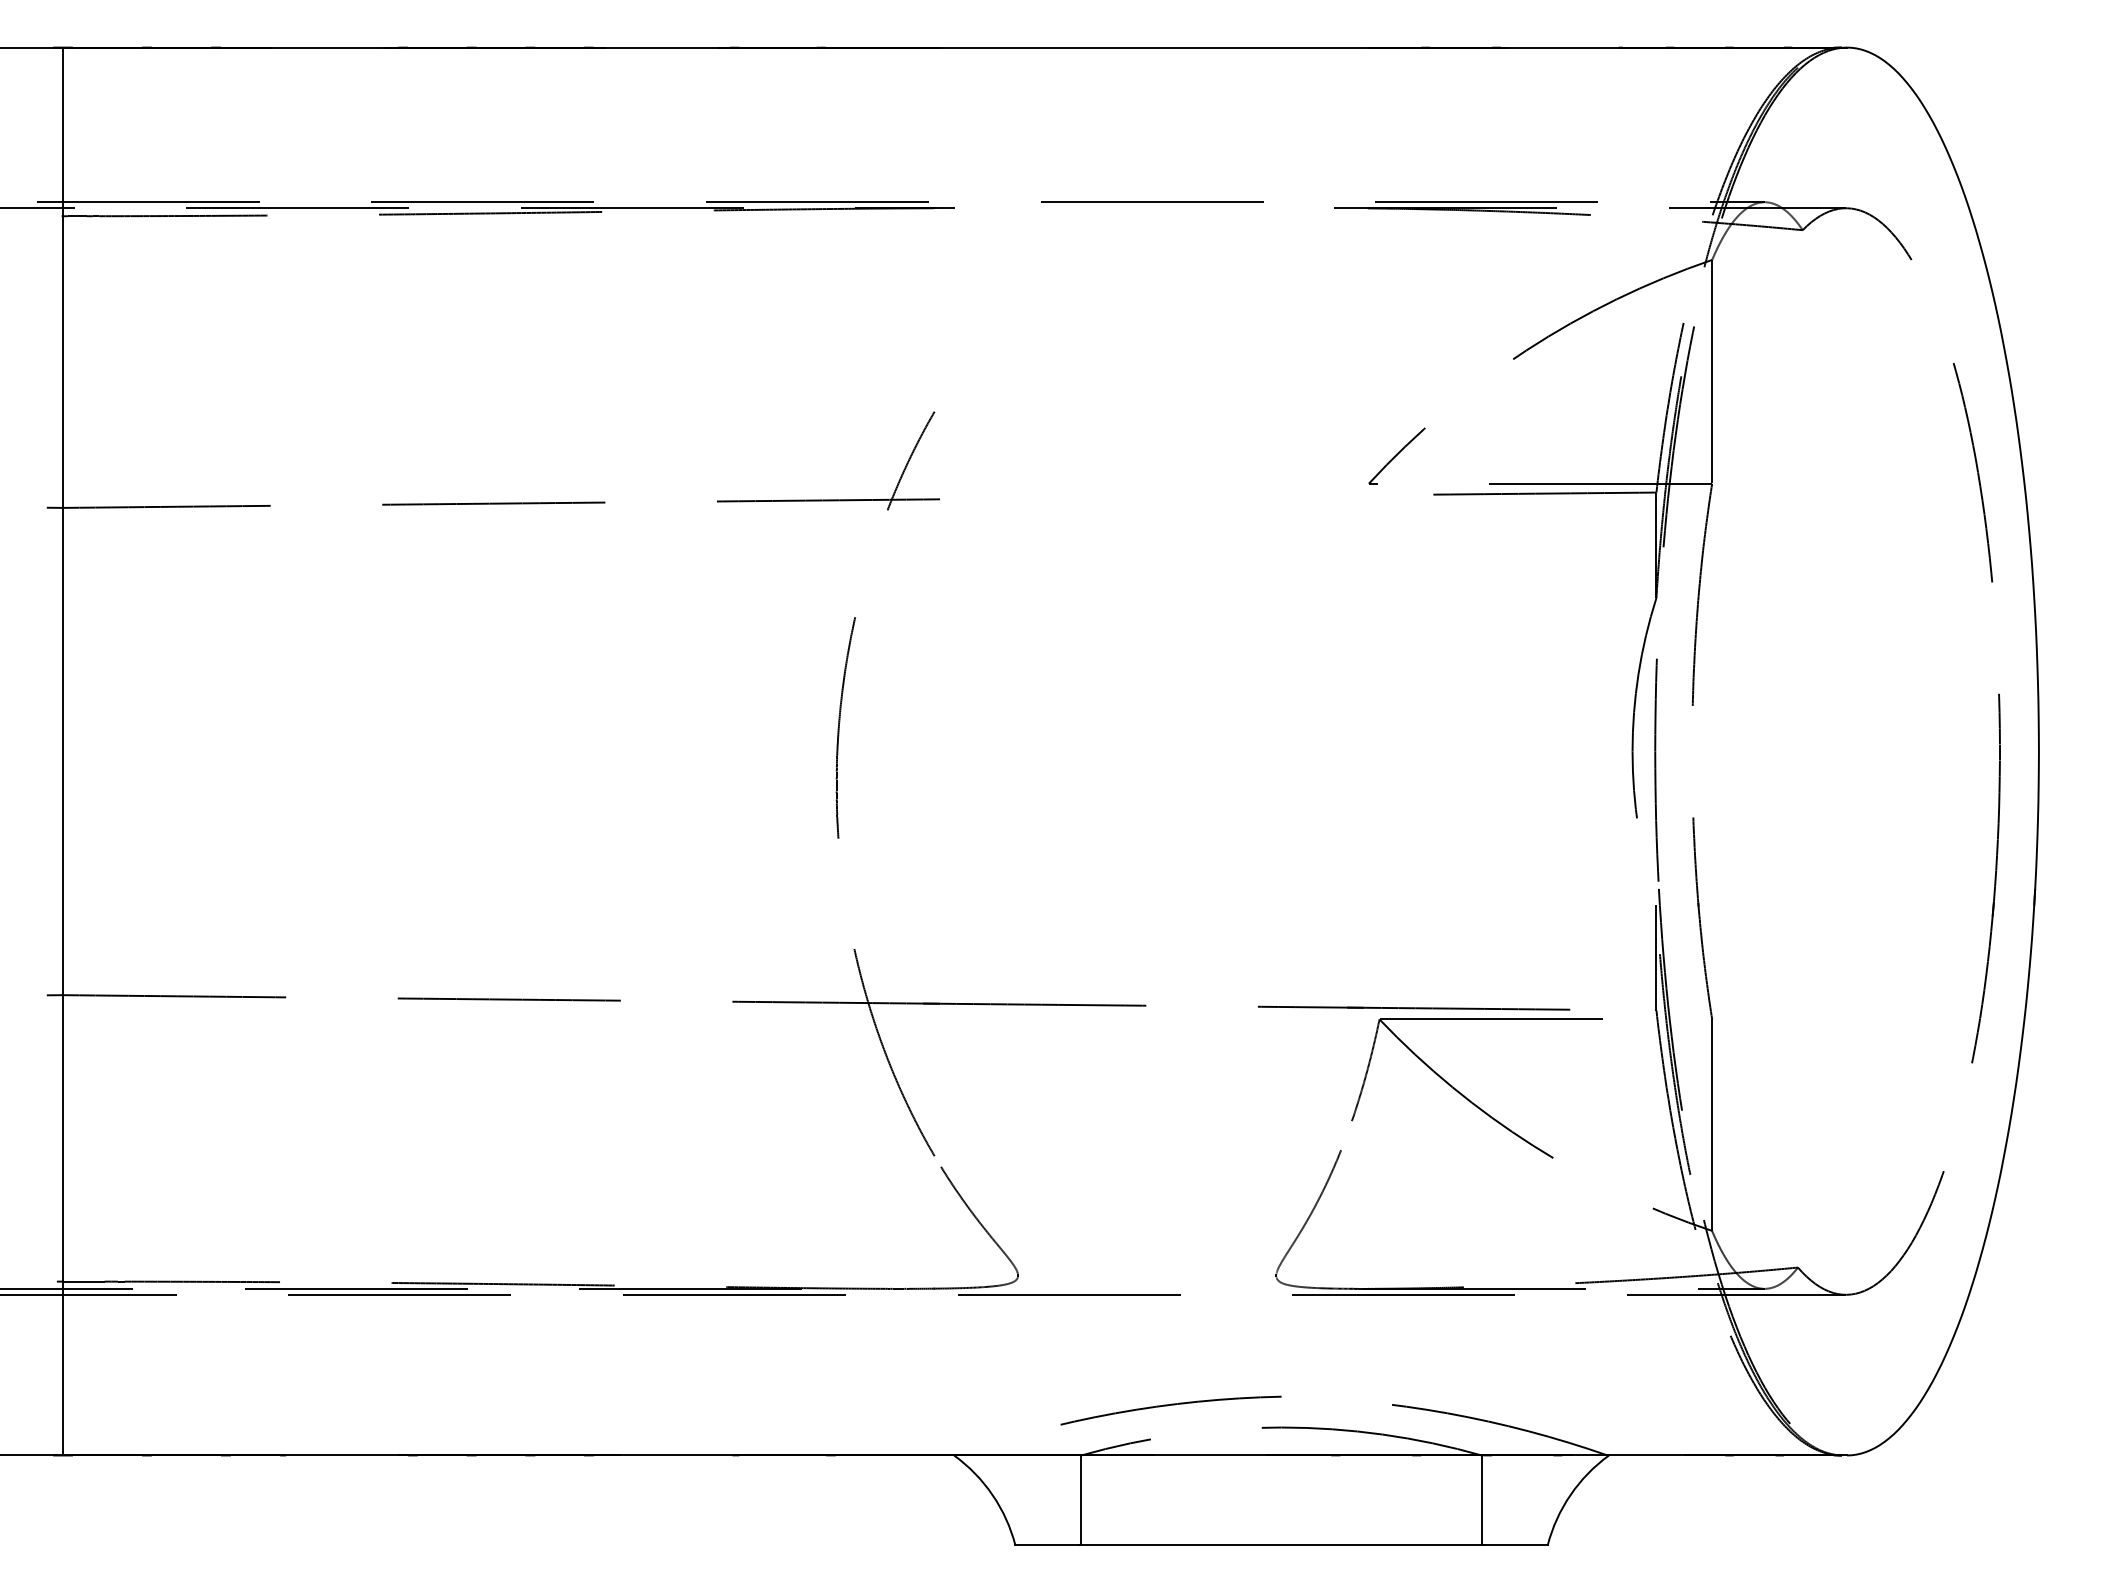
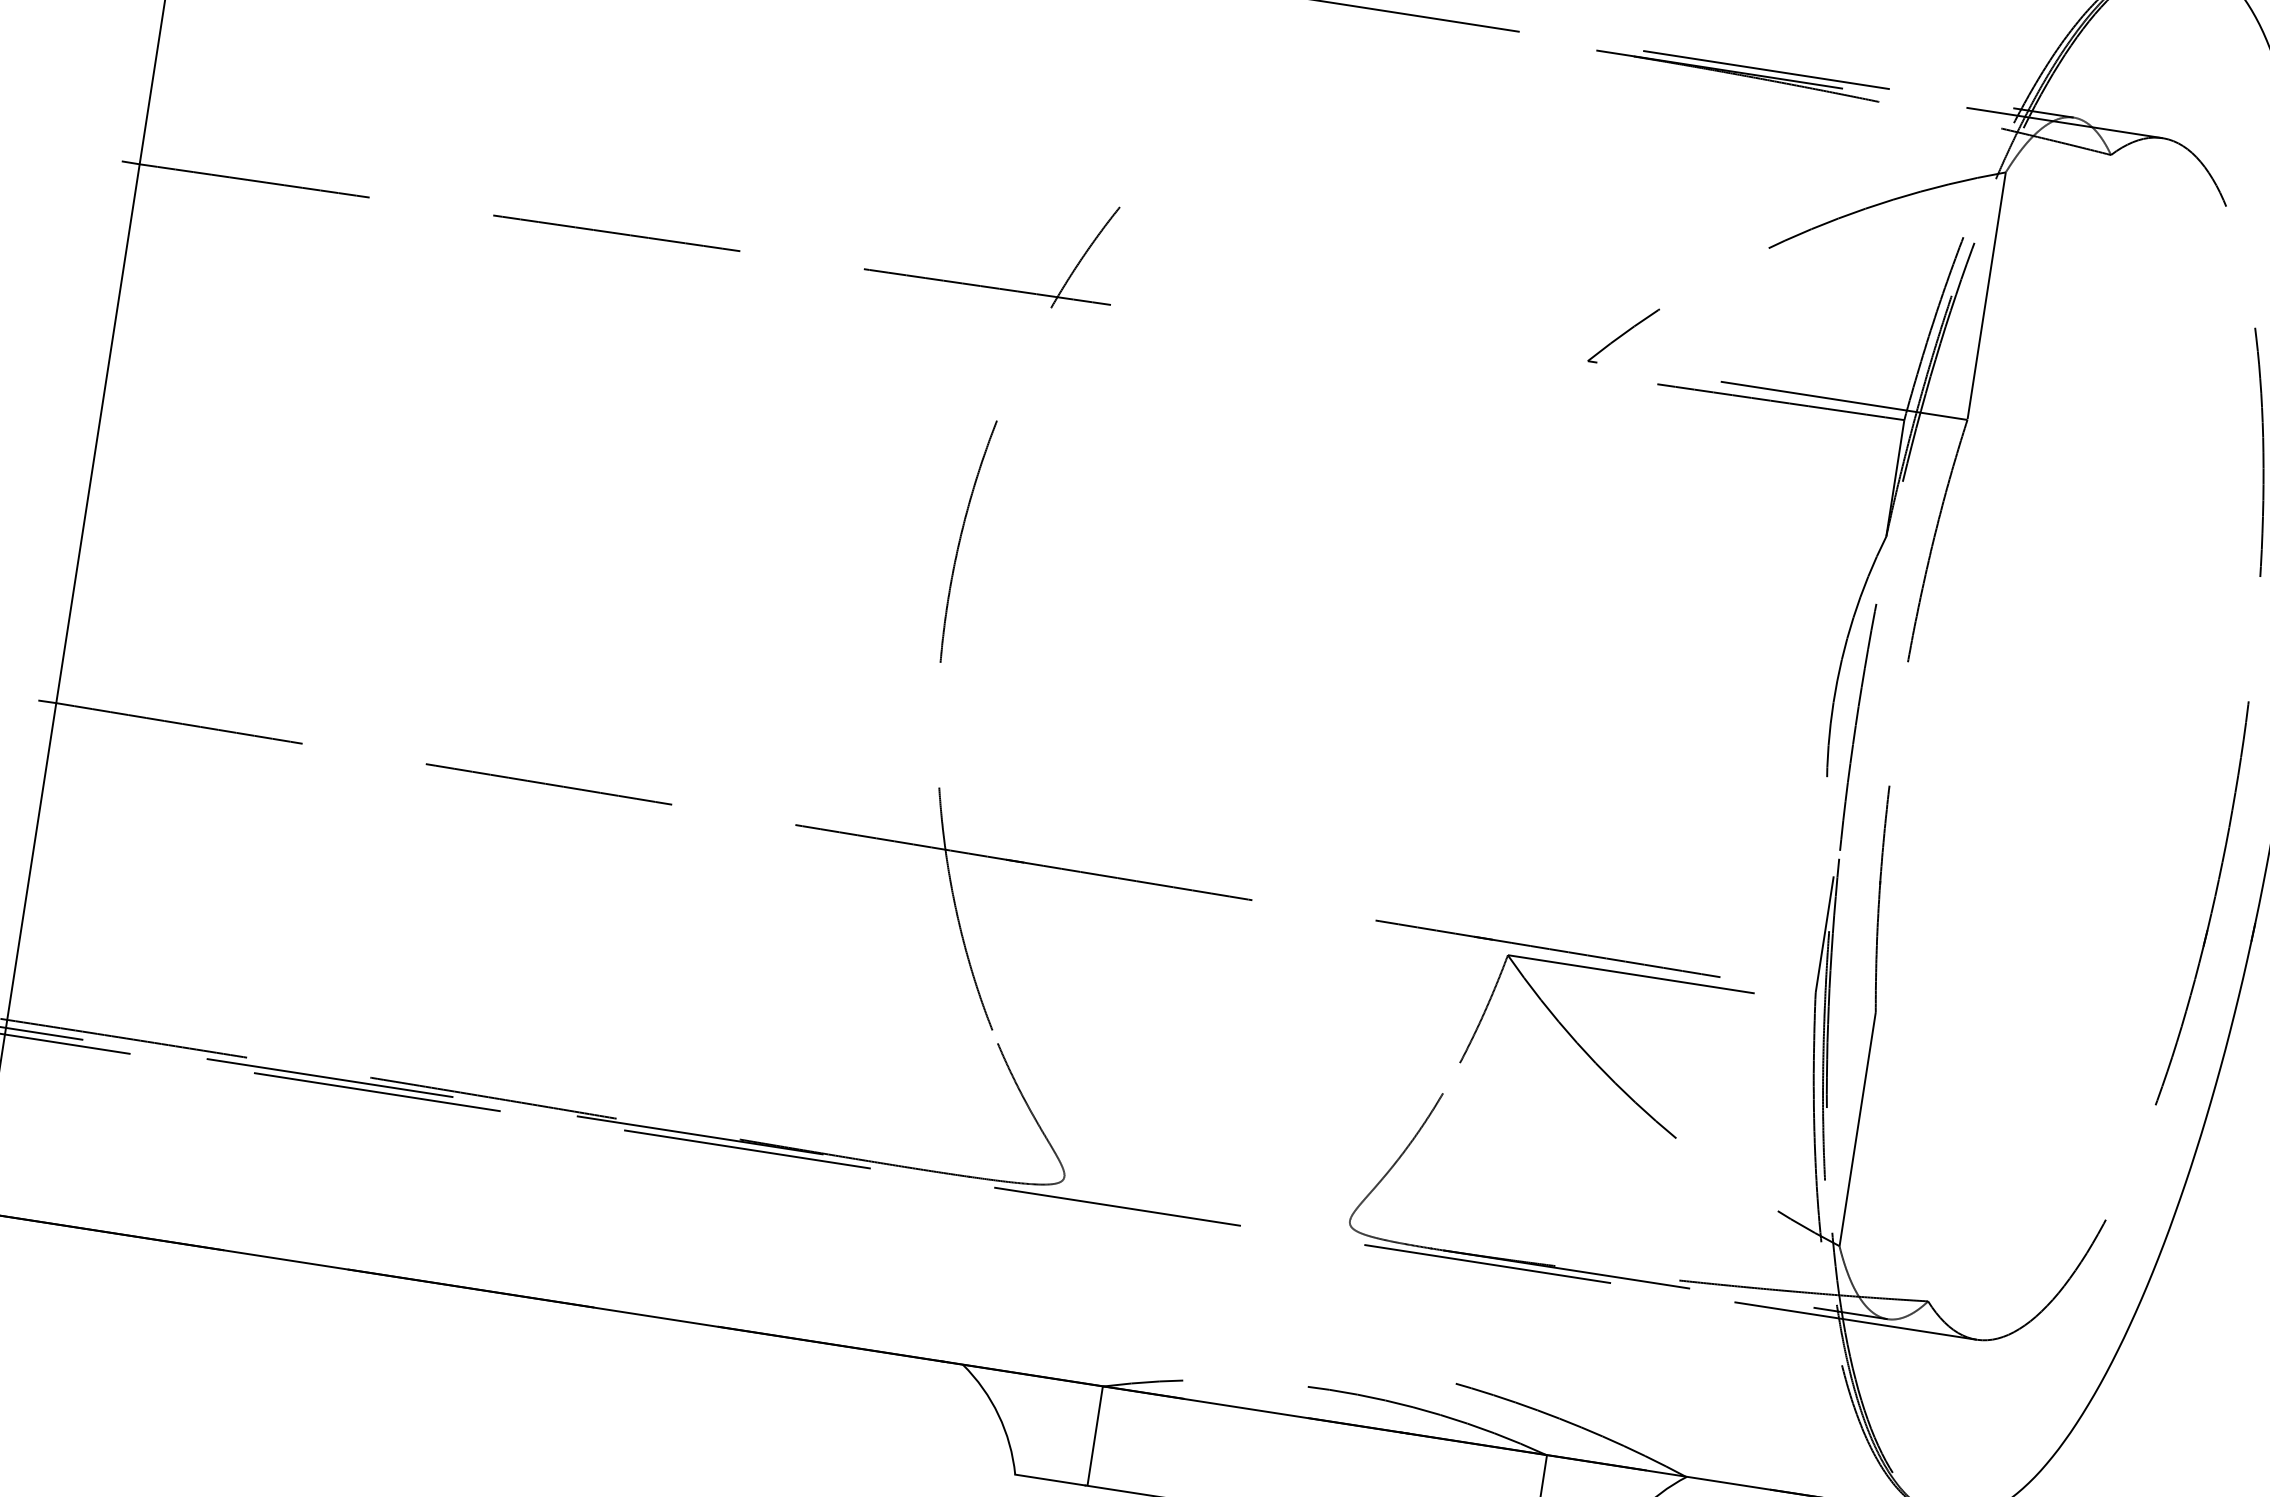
arc: (1170, 1405) -> (1210, 1346), removed

